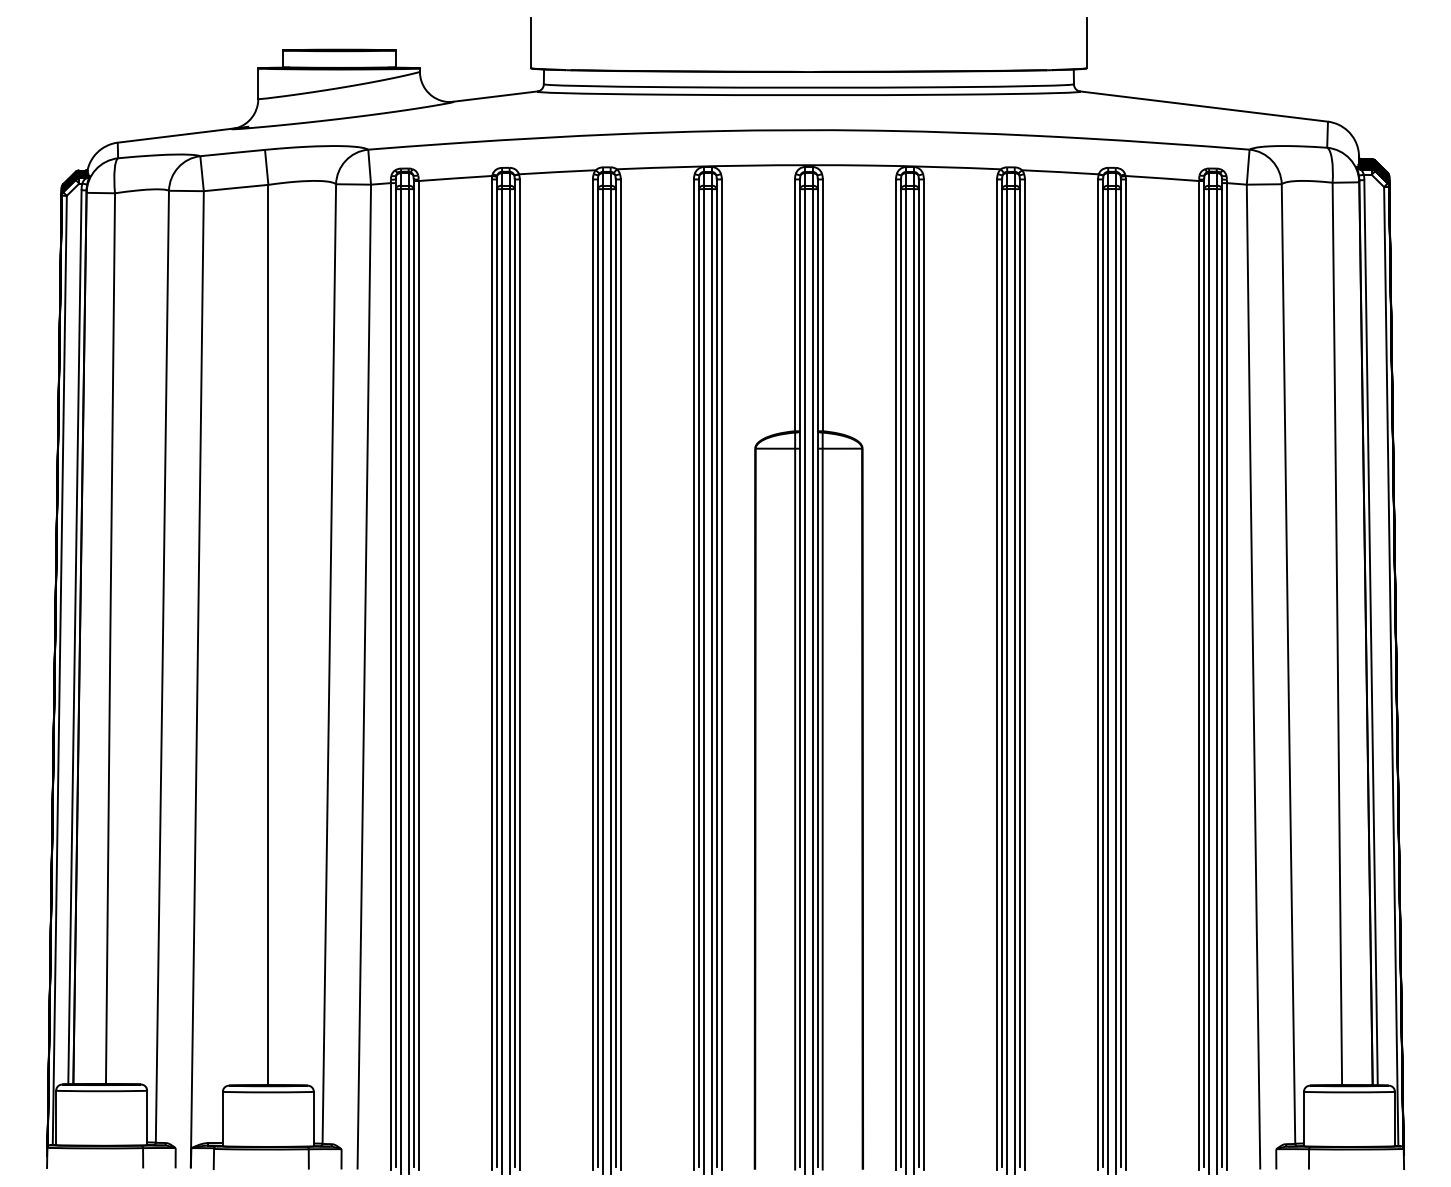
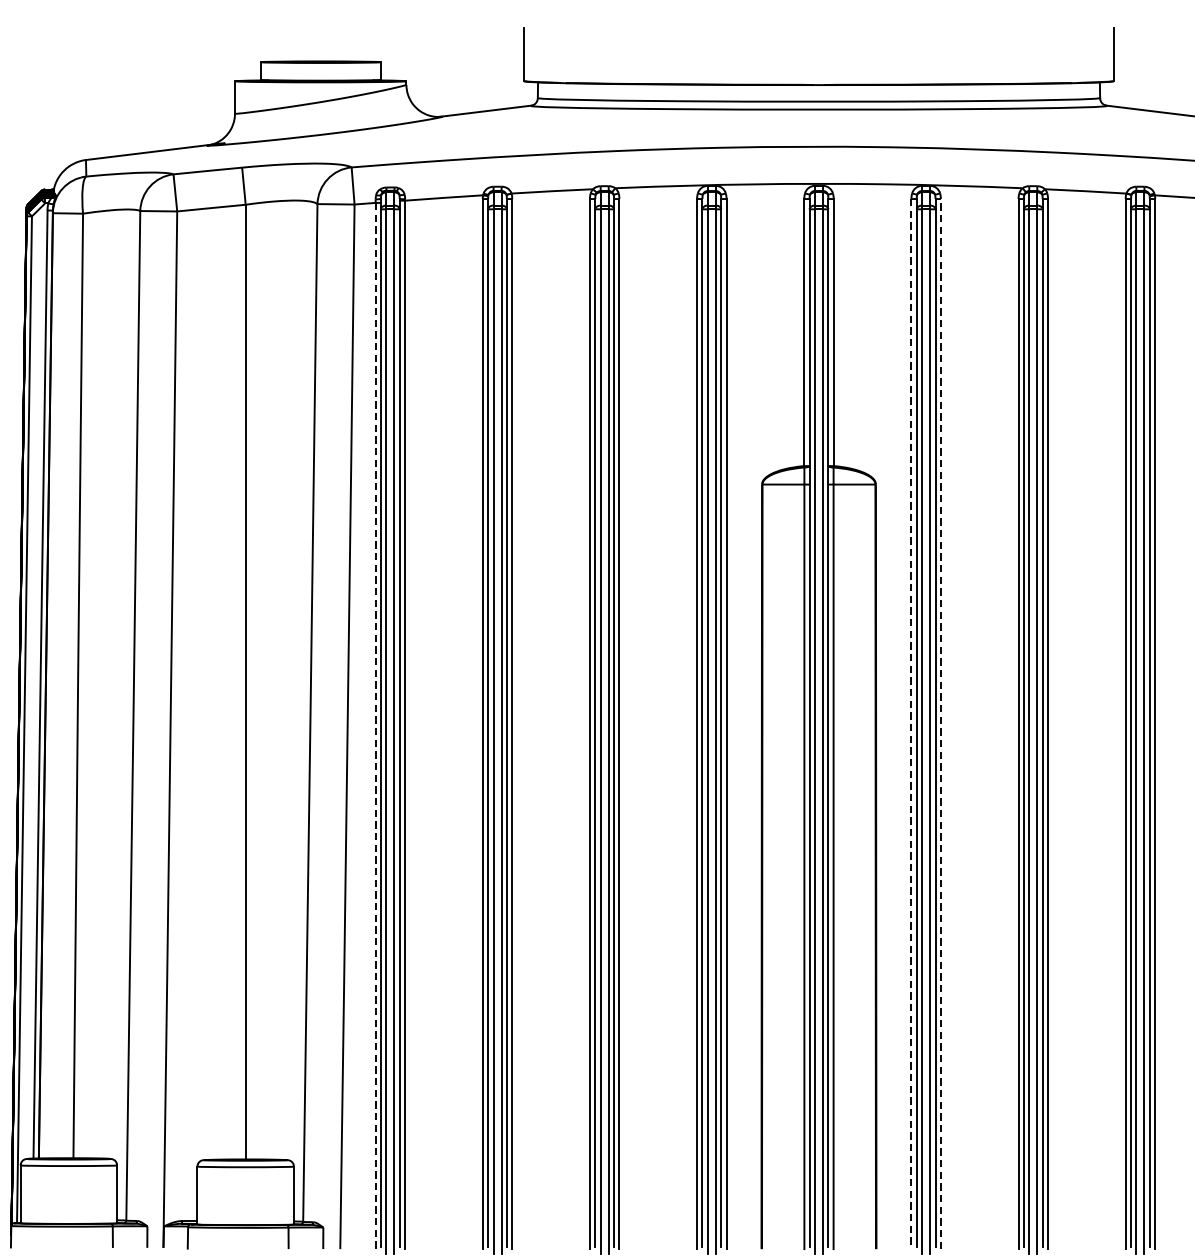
line: (923, 674) -> (940, 724), solid -> dashed
line: (896, 675) -> (911, 725), solid -> dashed
line: (390, 676) -> (375, 726), solid -> dashed

